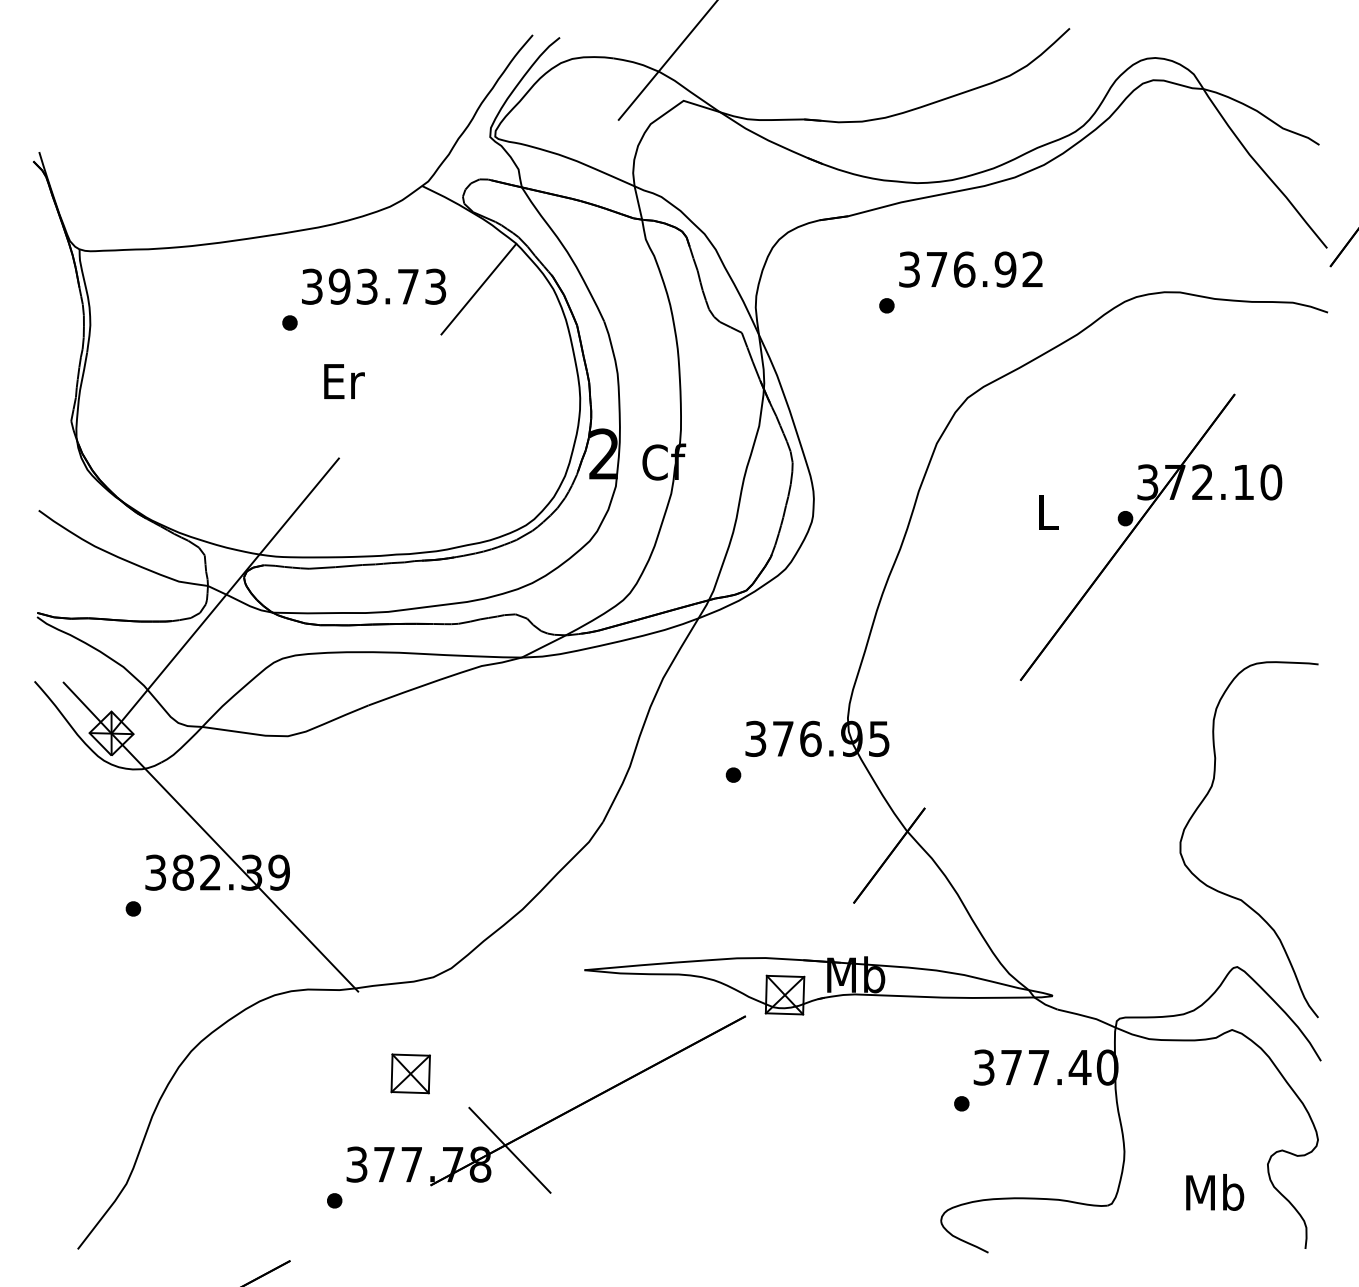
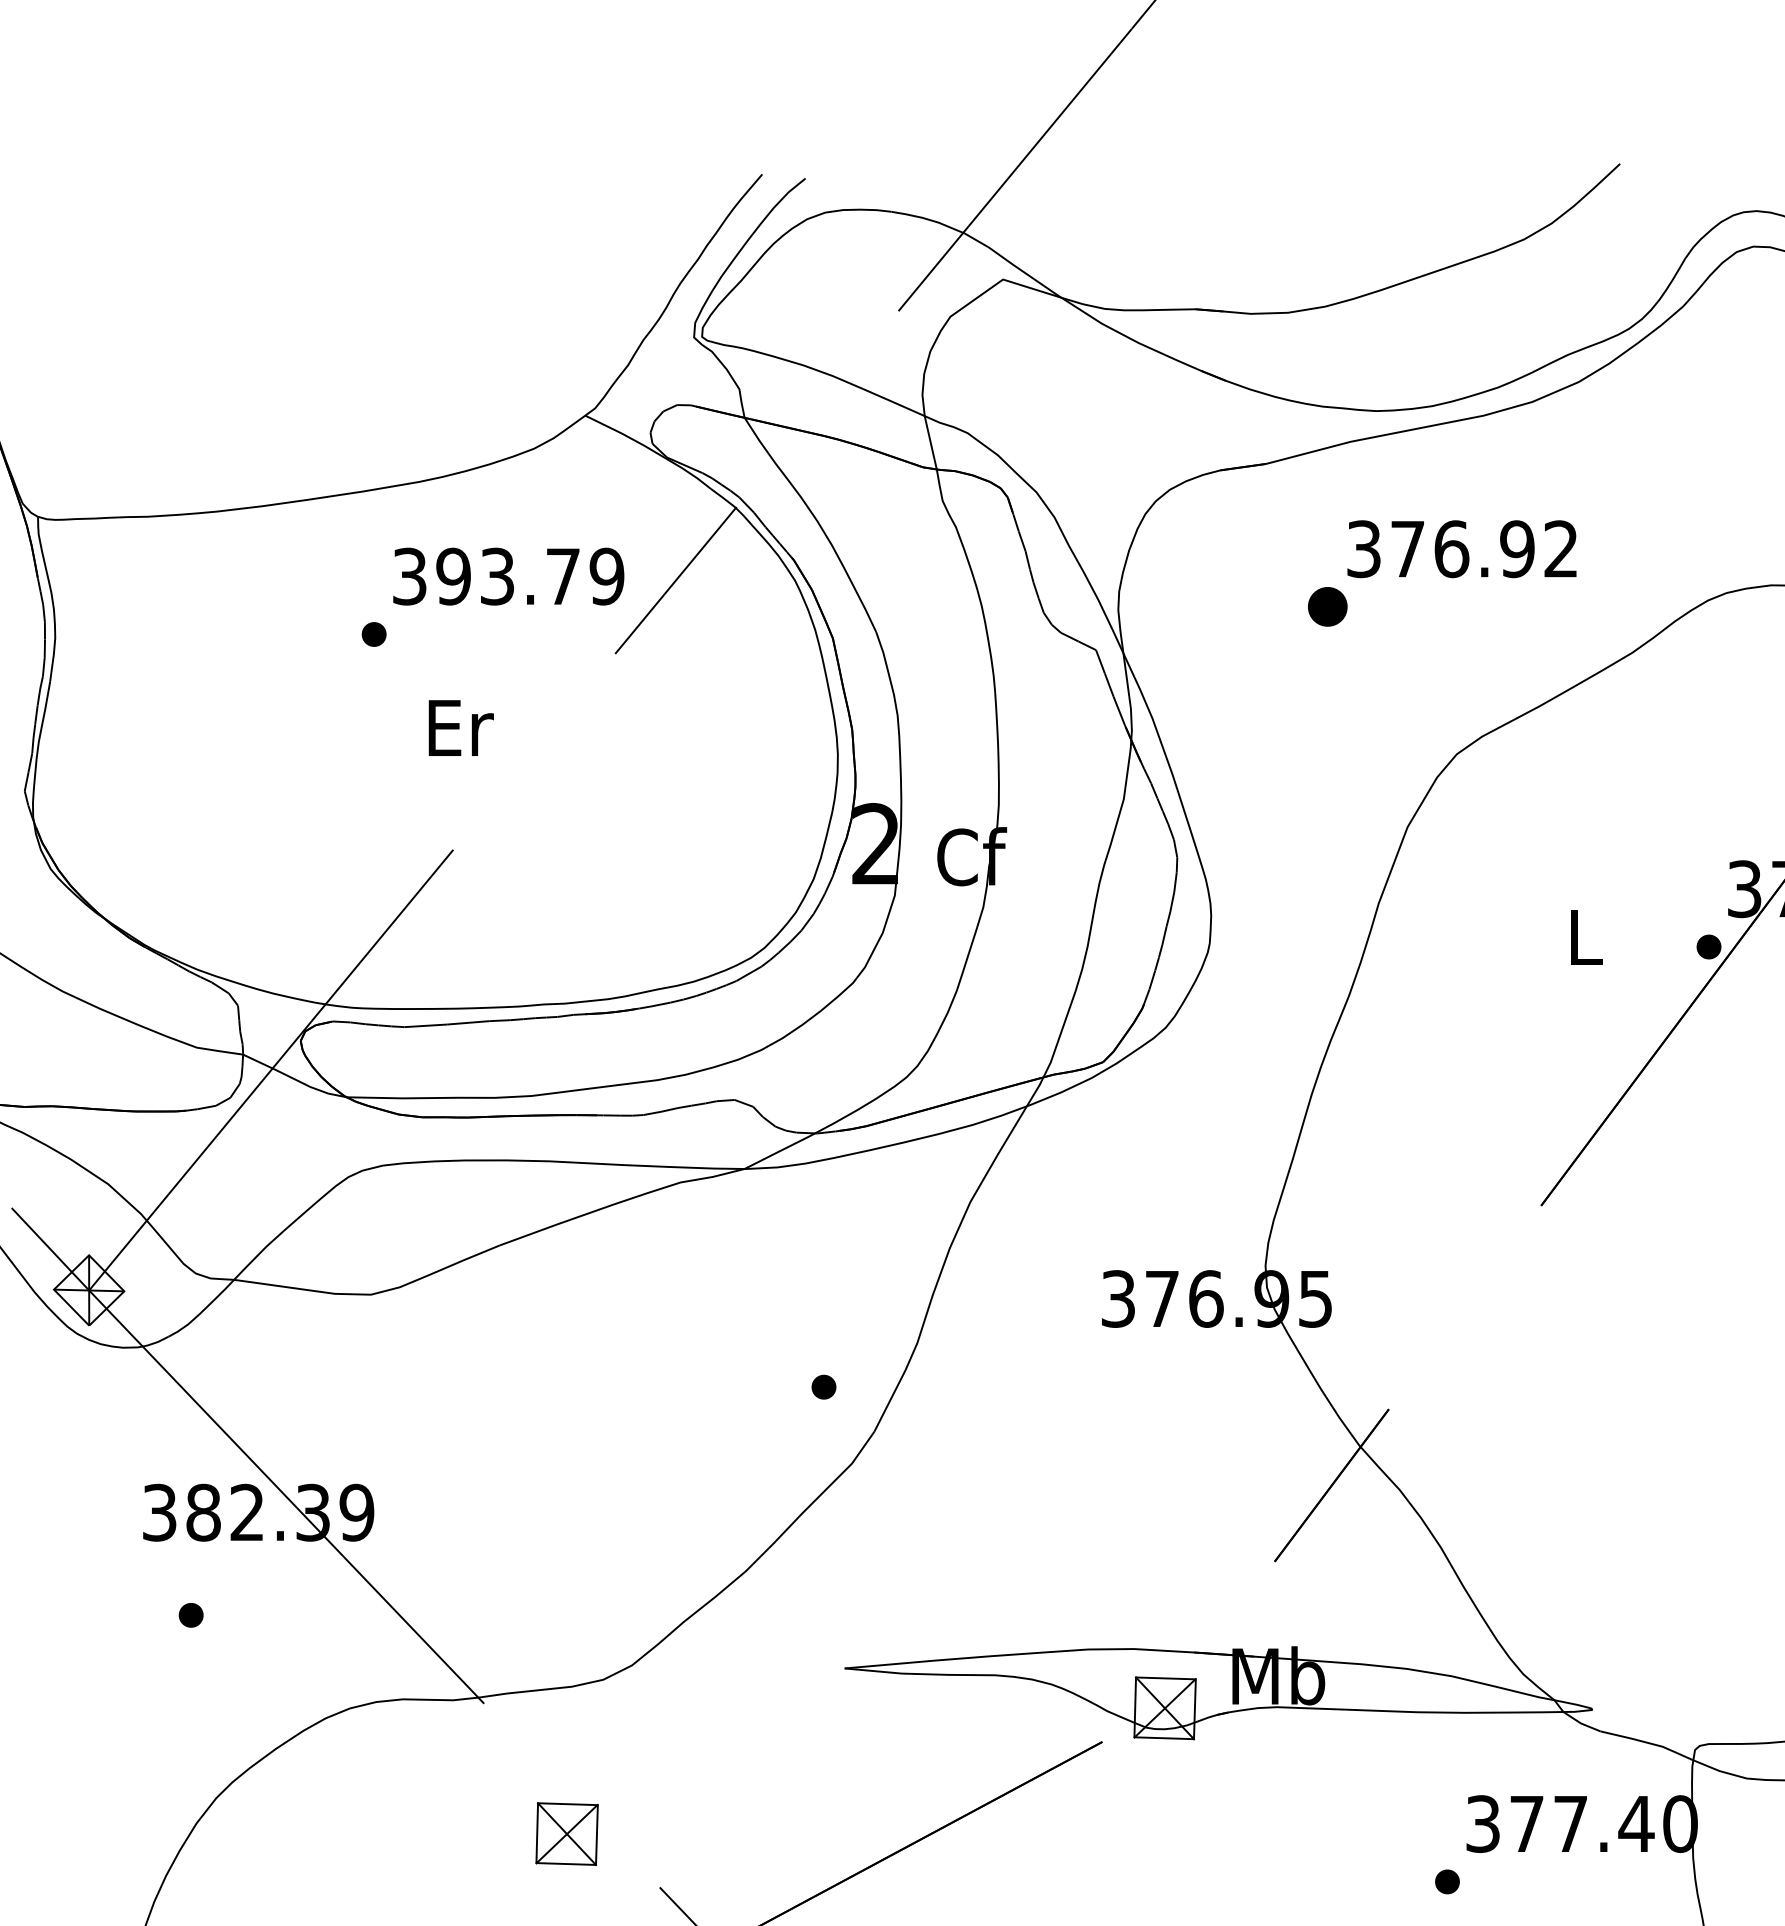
text: (435, 286) -> (606, 576), 393.73 -> 393.79
part: (886, 305) -> (1327, 606), size x1.6
part: (733, 774) -> (823, 1386), moved
part: (133, 908) -> (191, 1614), moved

